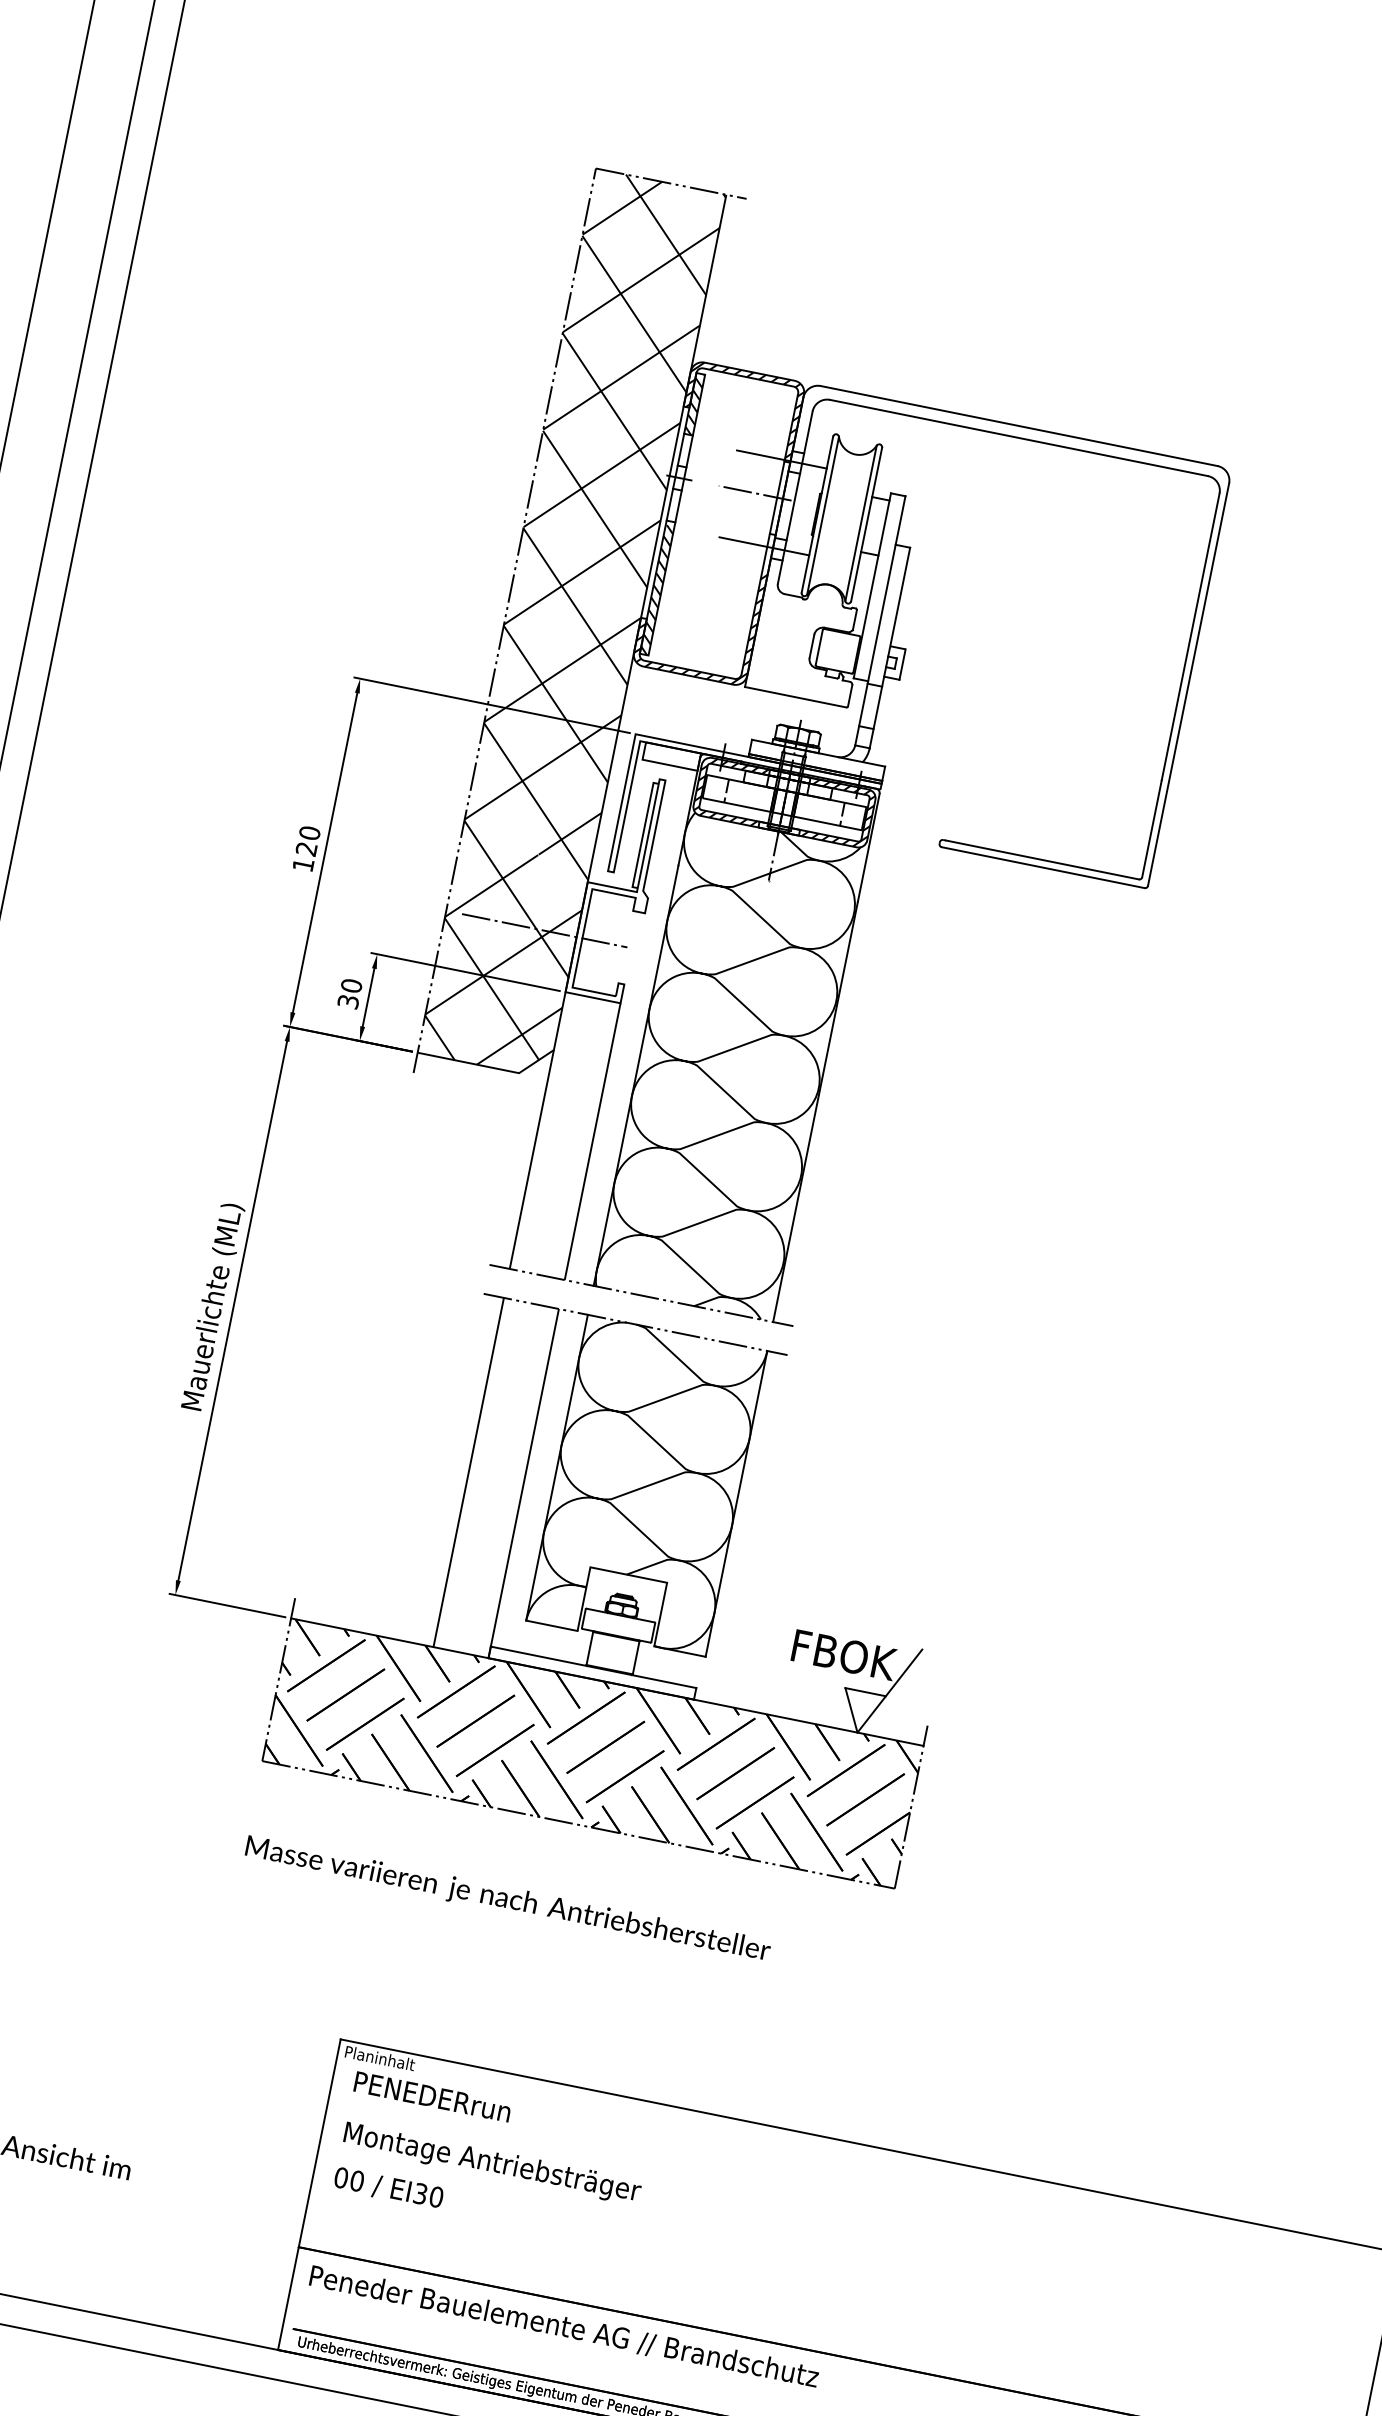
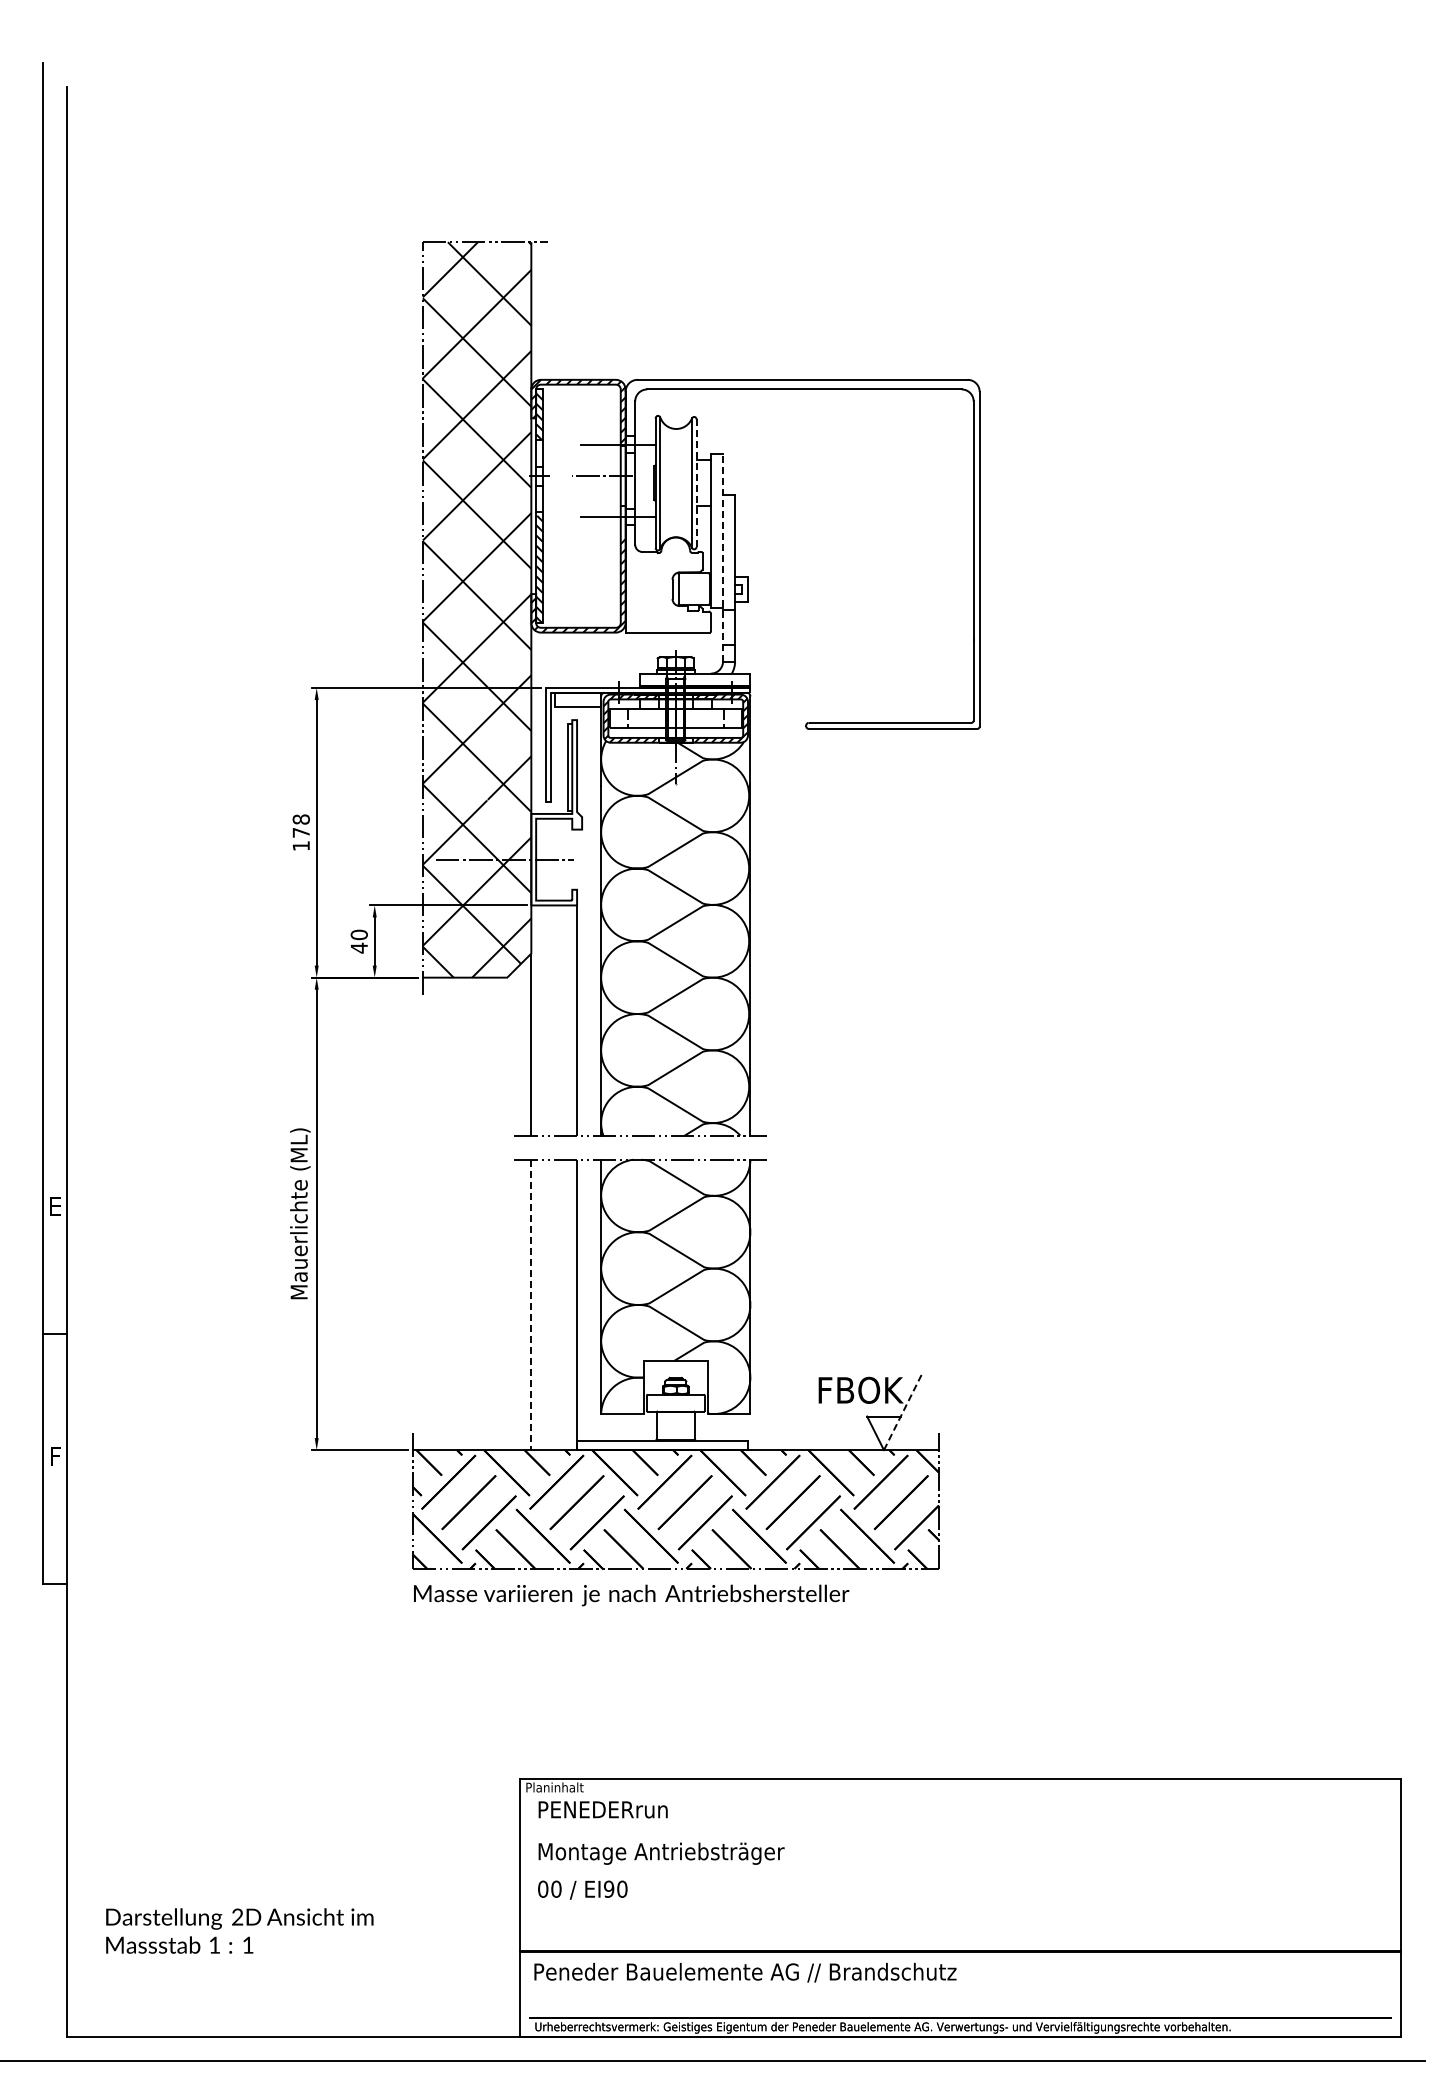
line: (866, 524) -> (696, 483), solid -> dashed
line: (880, 620) -> (723, 557), solid -> dashed
text: (307, 840) -> (300, 825), 120 -> 178
text: (347, 1000) -> (358, 947), 30 -> 40
line: (468, 1473) -> (531, 1305), solid -> dashed
line: (890, 1690) -> (903, 1411), solid -> dashed
text: (507, 1900) -> (631, 1595), moved
text: (421, 2193) -> (609, 1888), EI30 -> EI90

